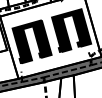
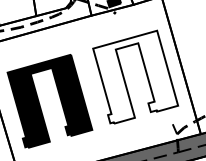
fill: (71, 30) -> (135, 76), removed

